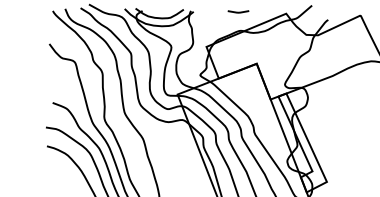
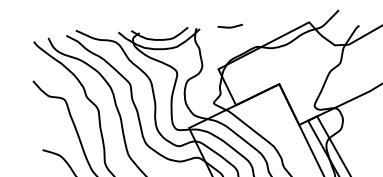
line: (238, 11) -> (230, 26), moved

